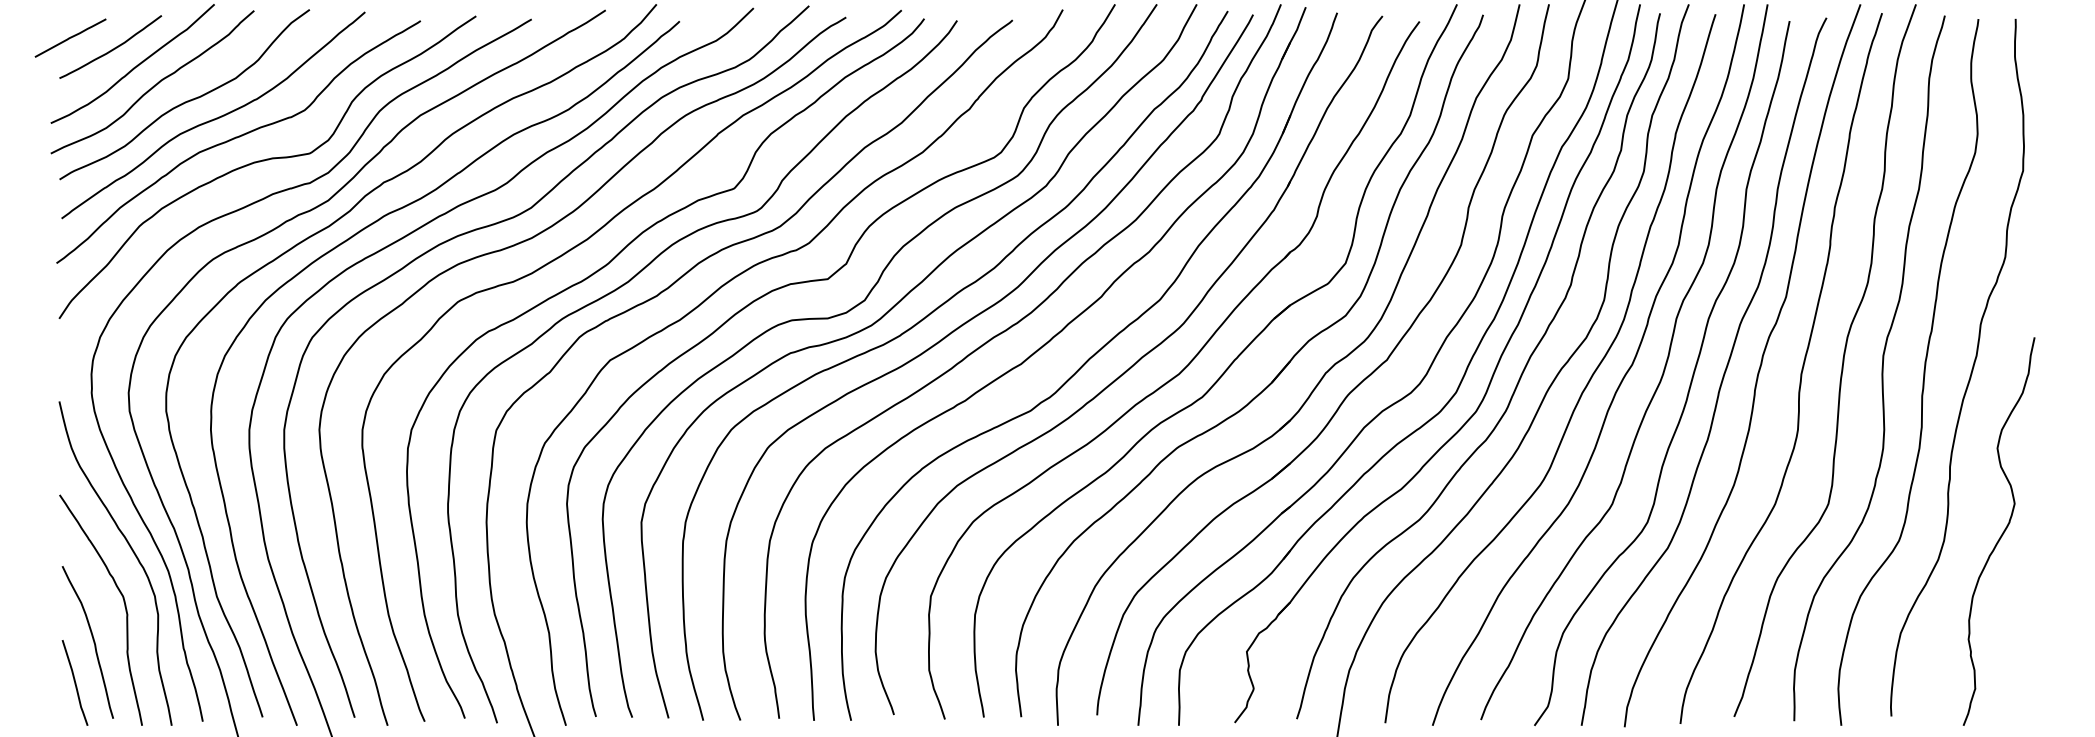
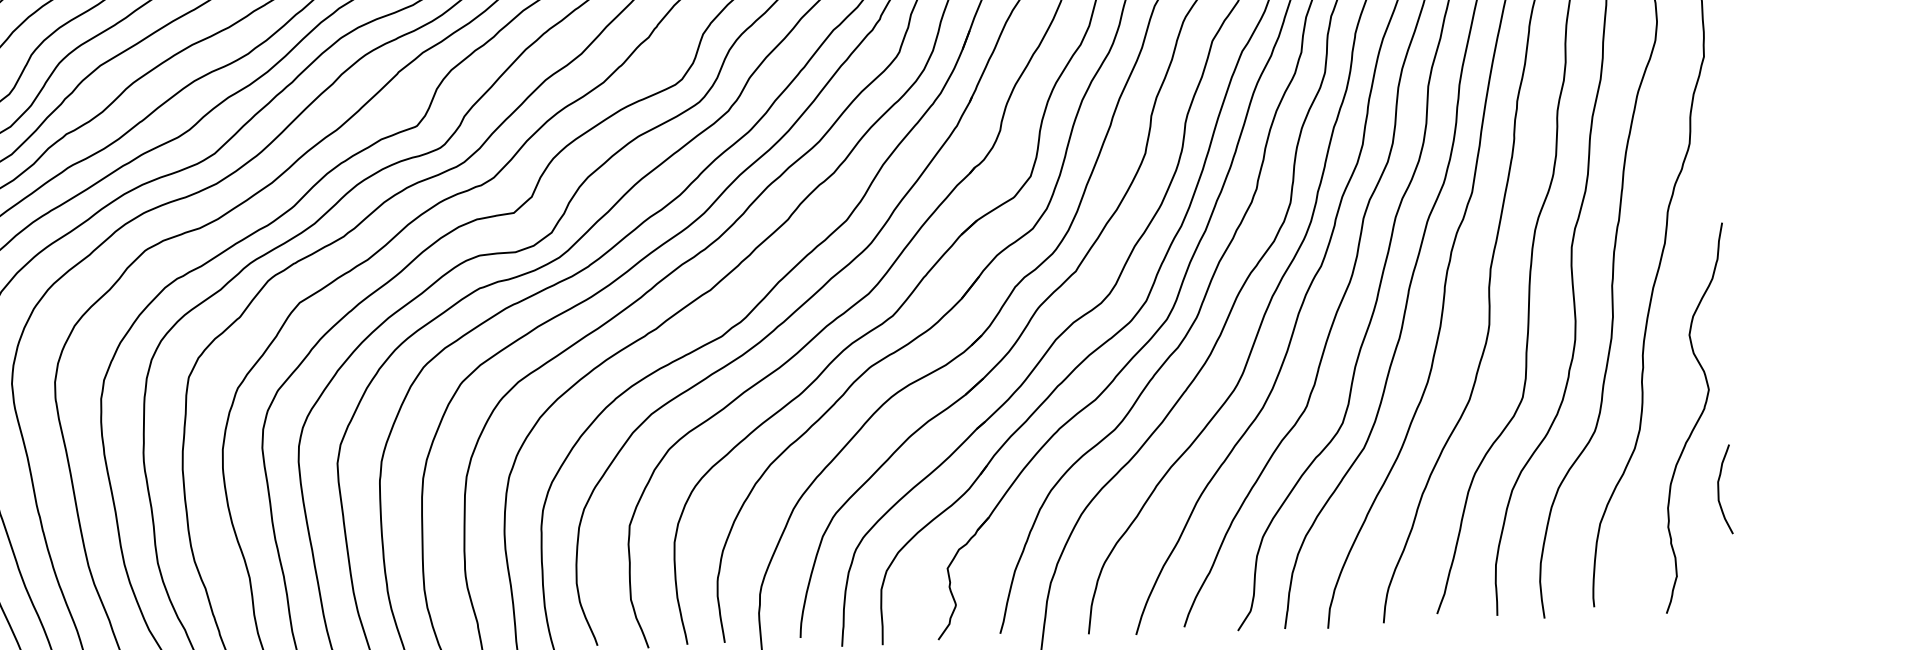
curve: (2021, 603) -> (1719, 489), added

